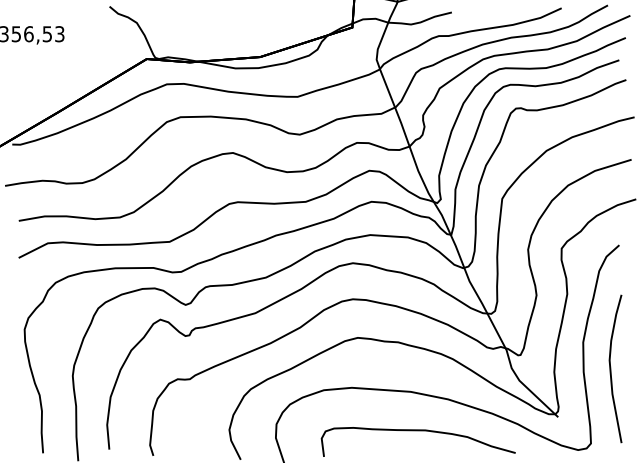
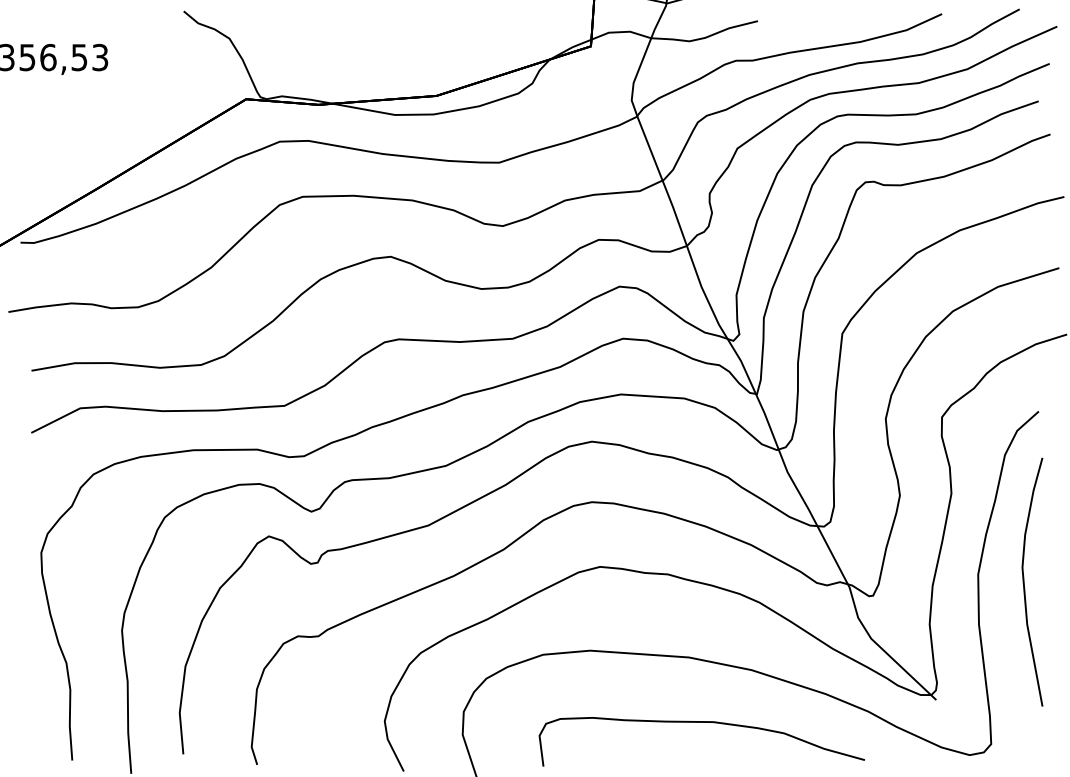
curve: (611, 368) -> (1025, 581), moved

